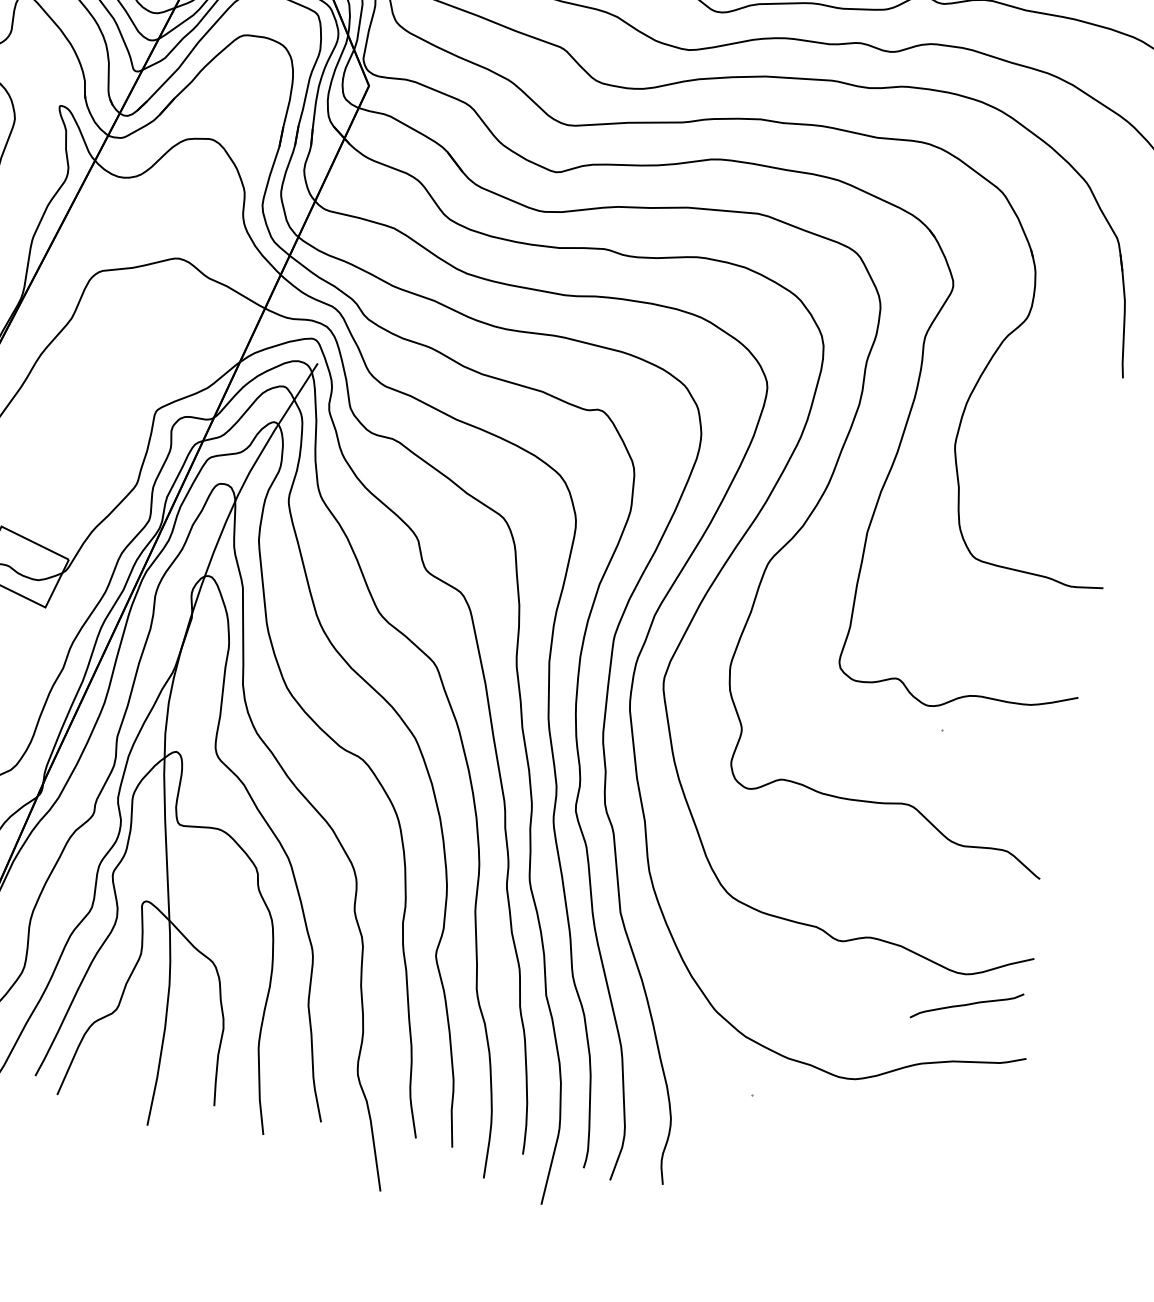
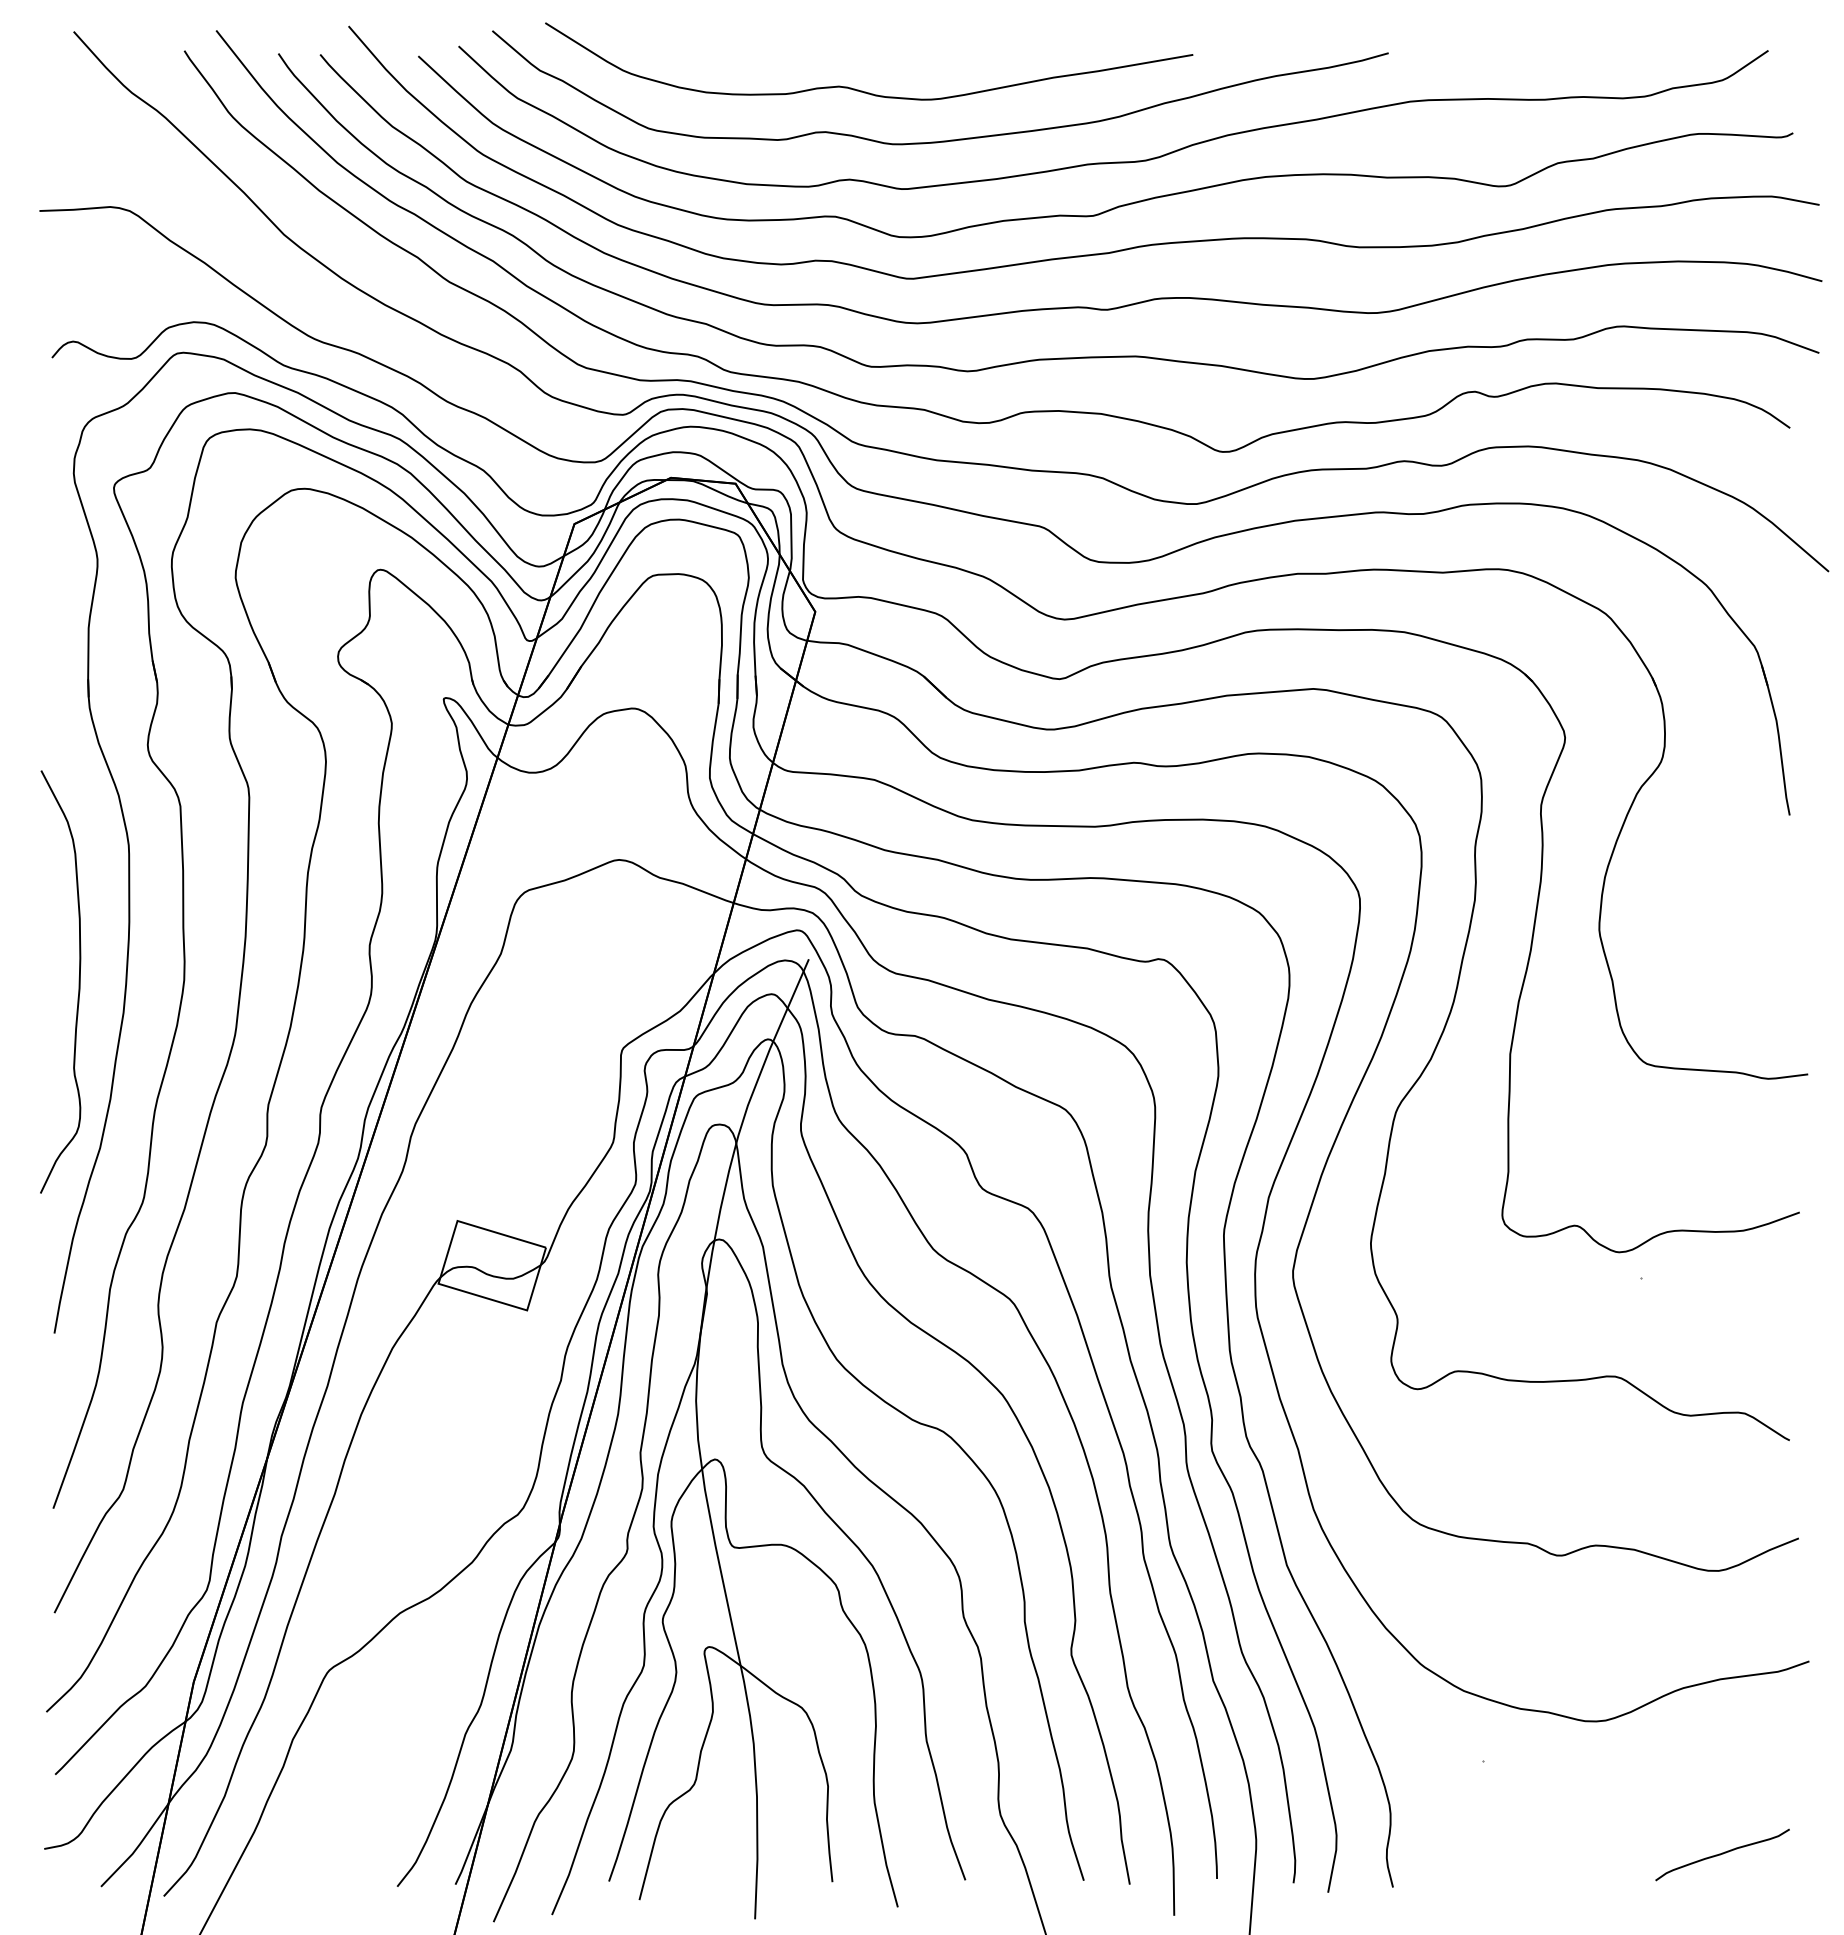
curve: (967, 1005) -> (1722, 1854), moved

